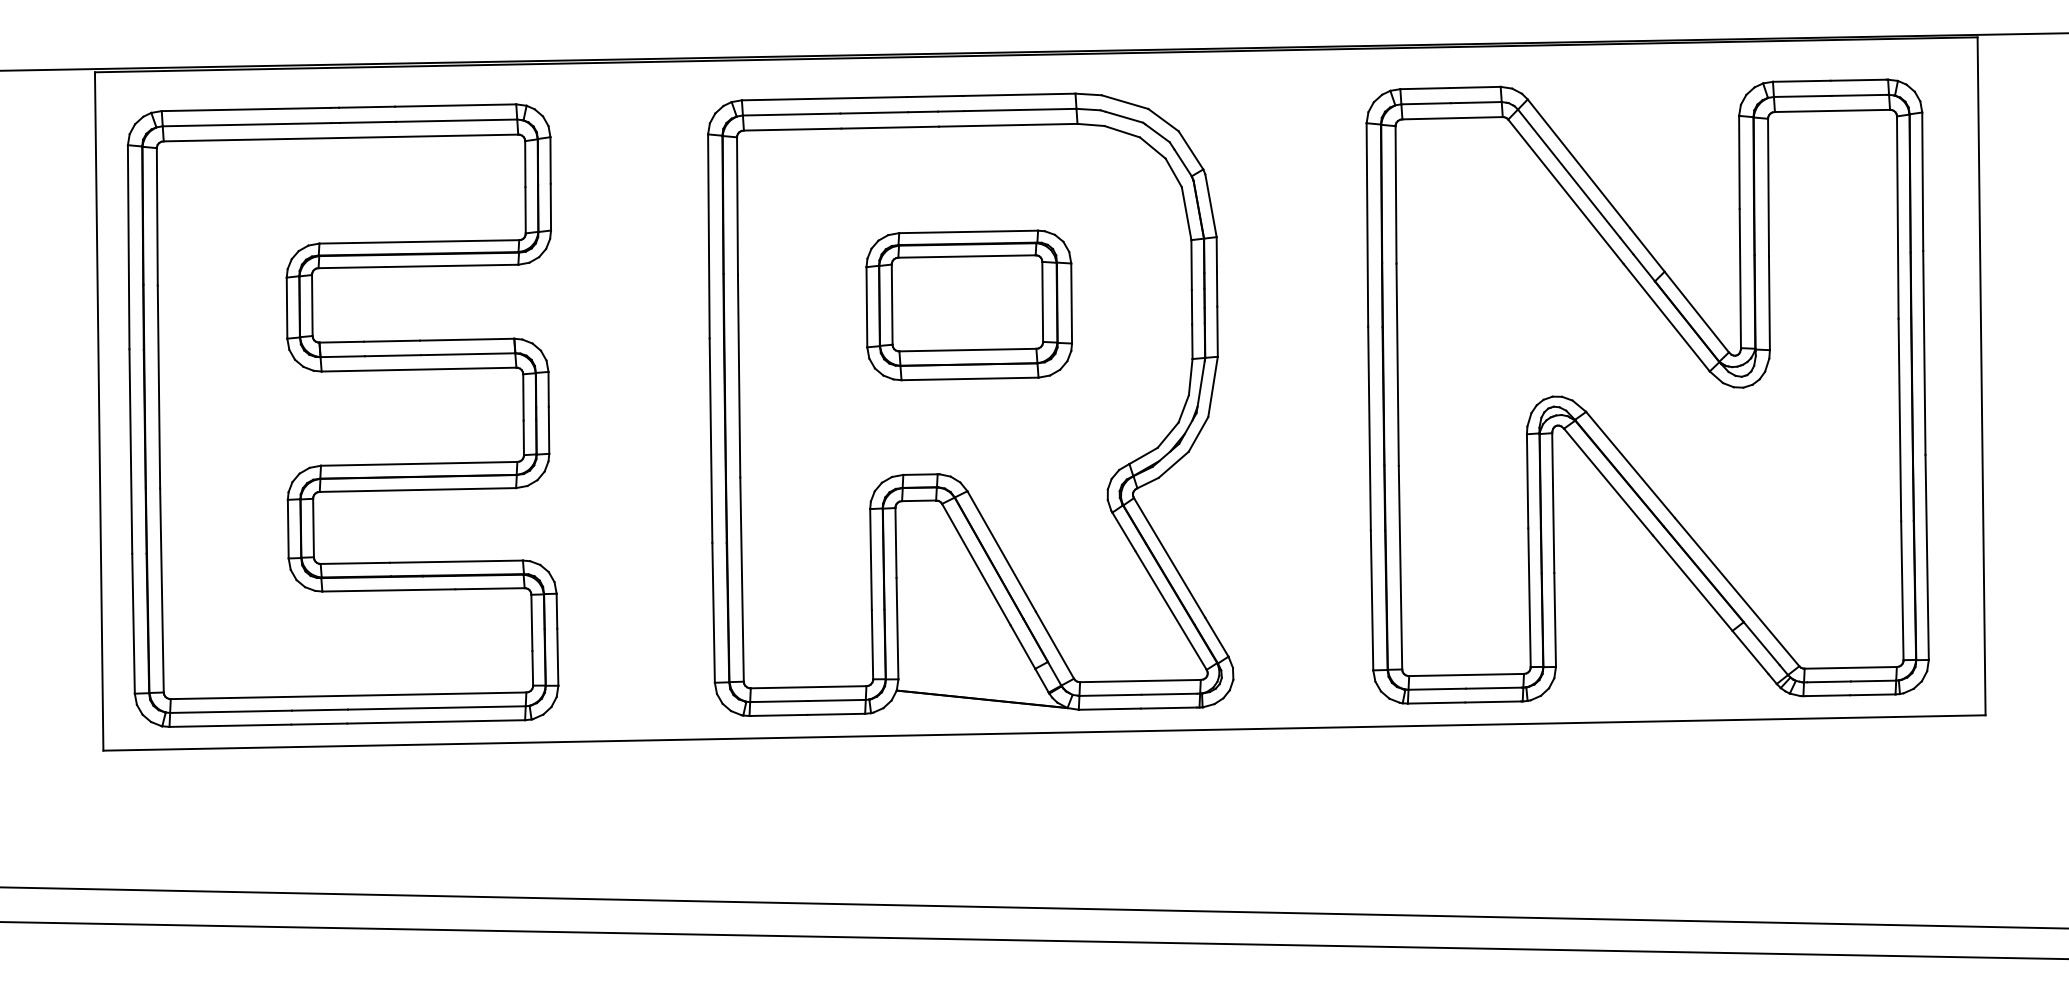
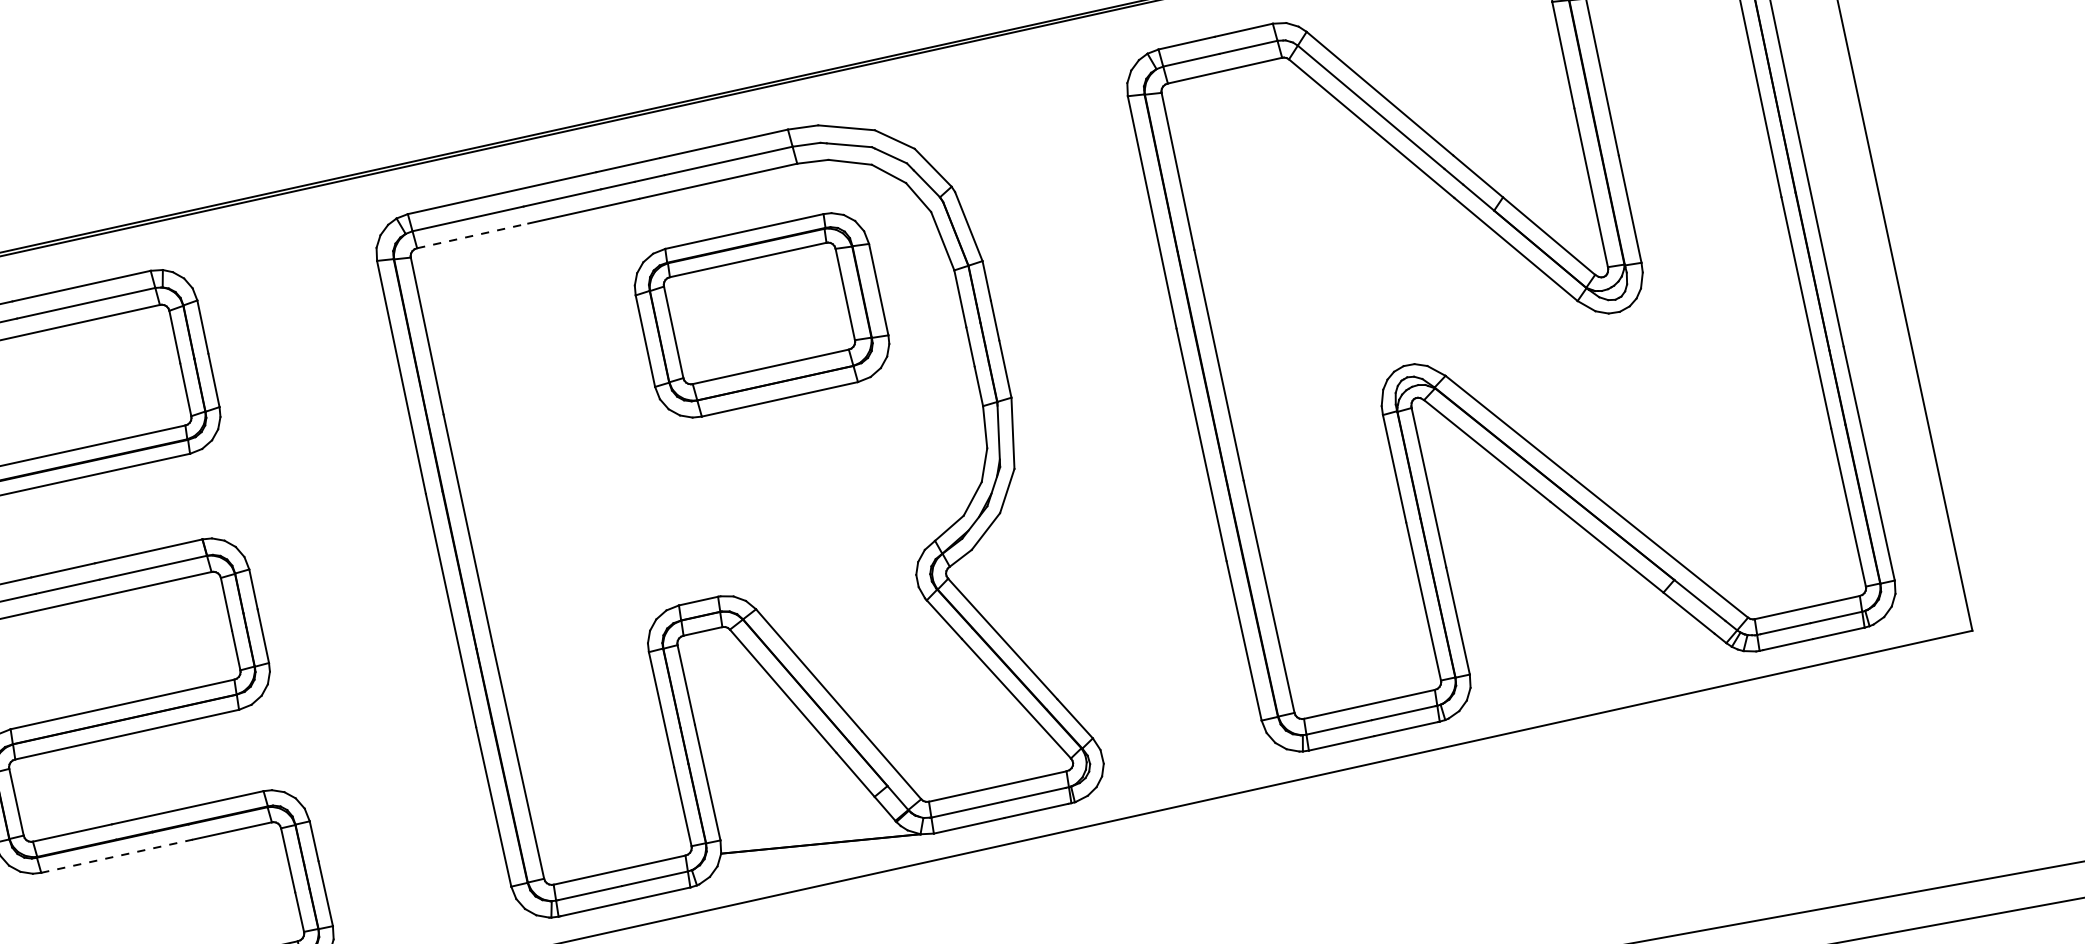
line: (792, 129) -> (472, 235), solid -> dashed
part: (968, 305) -> (761, 315), moved
line: (388, 590) -> (116, 856), solid -> dashed

